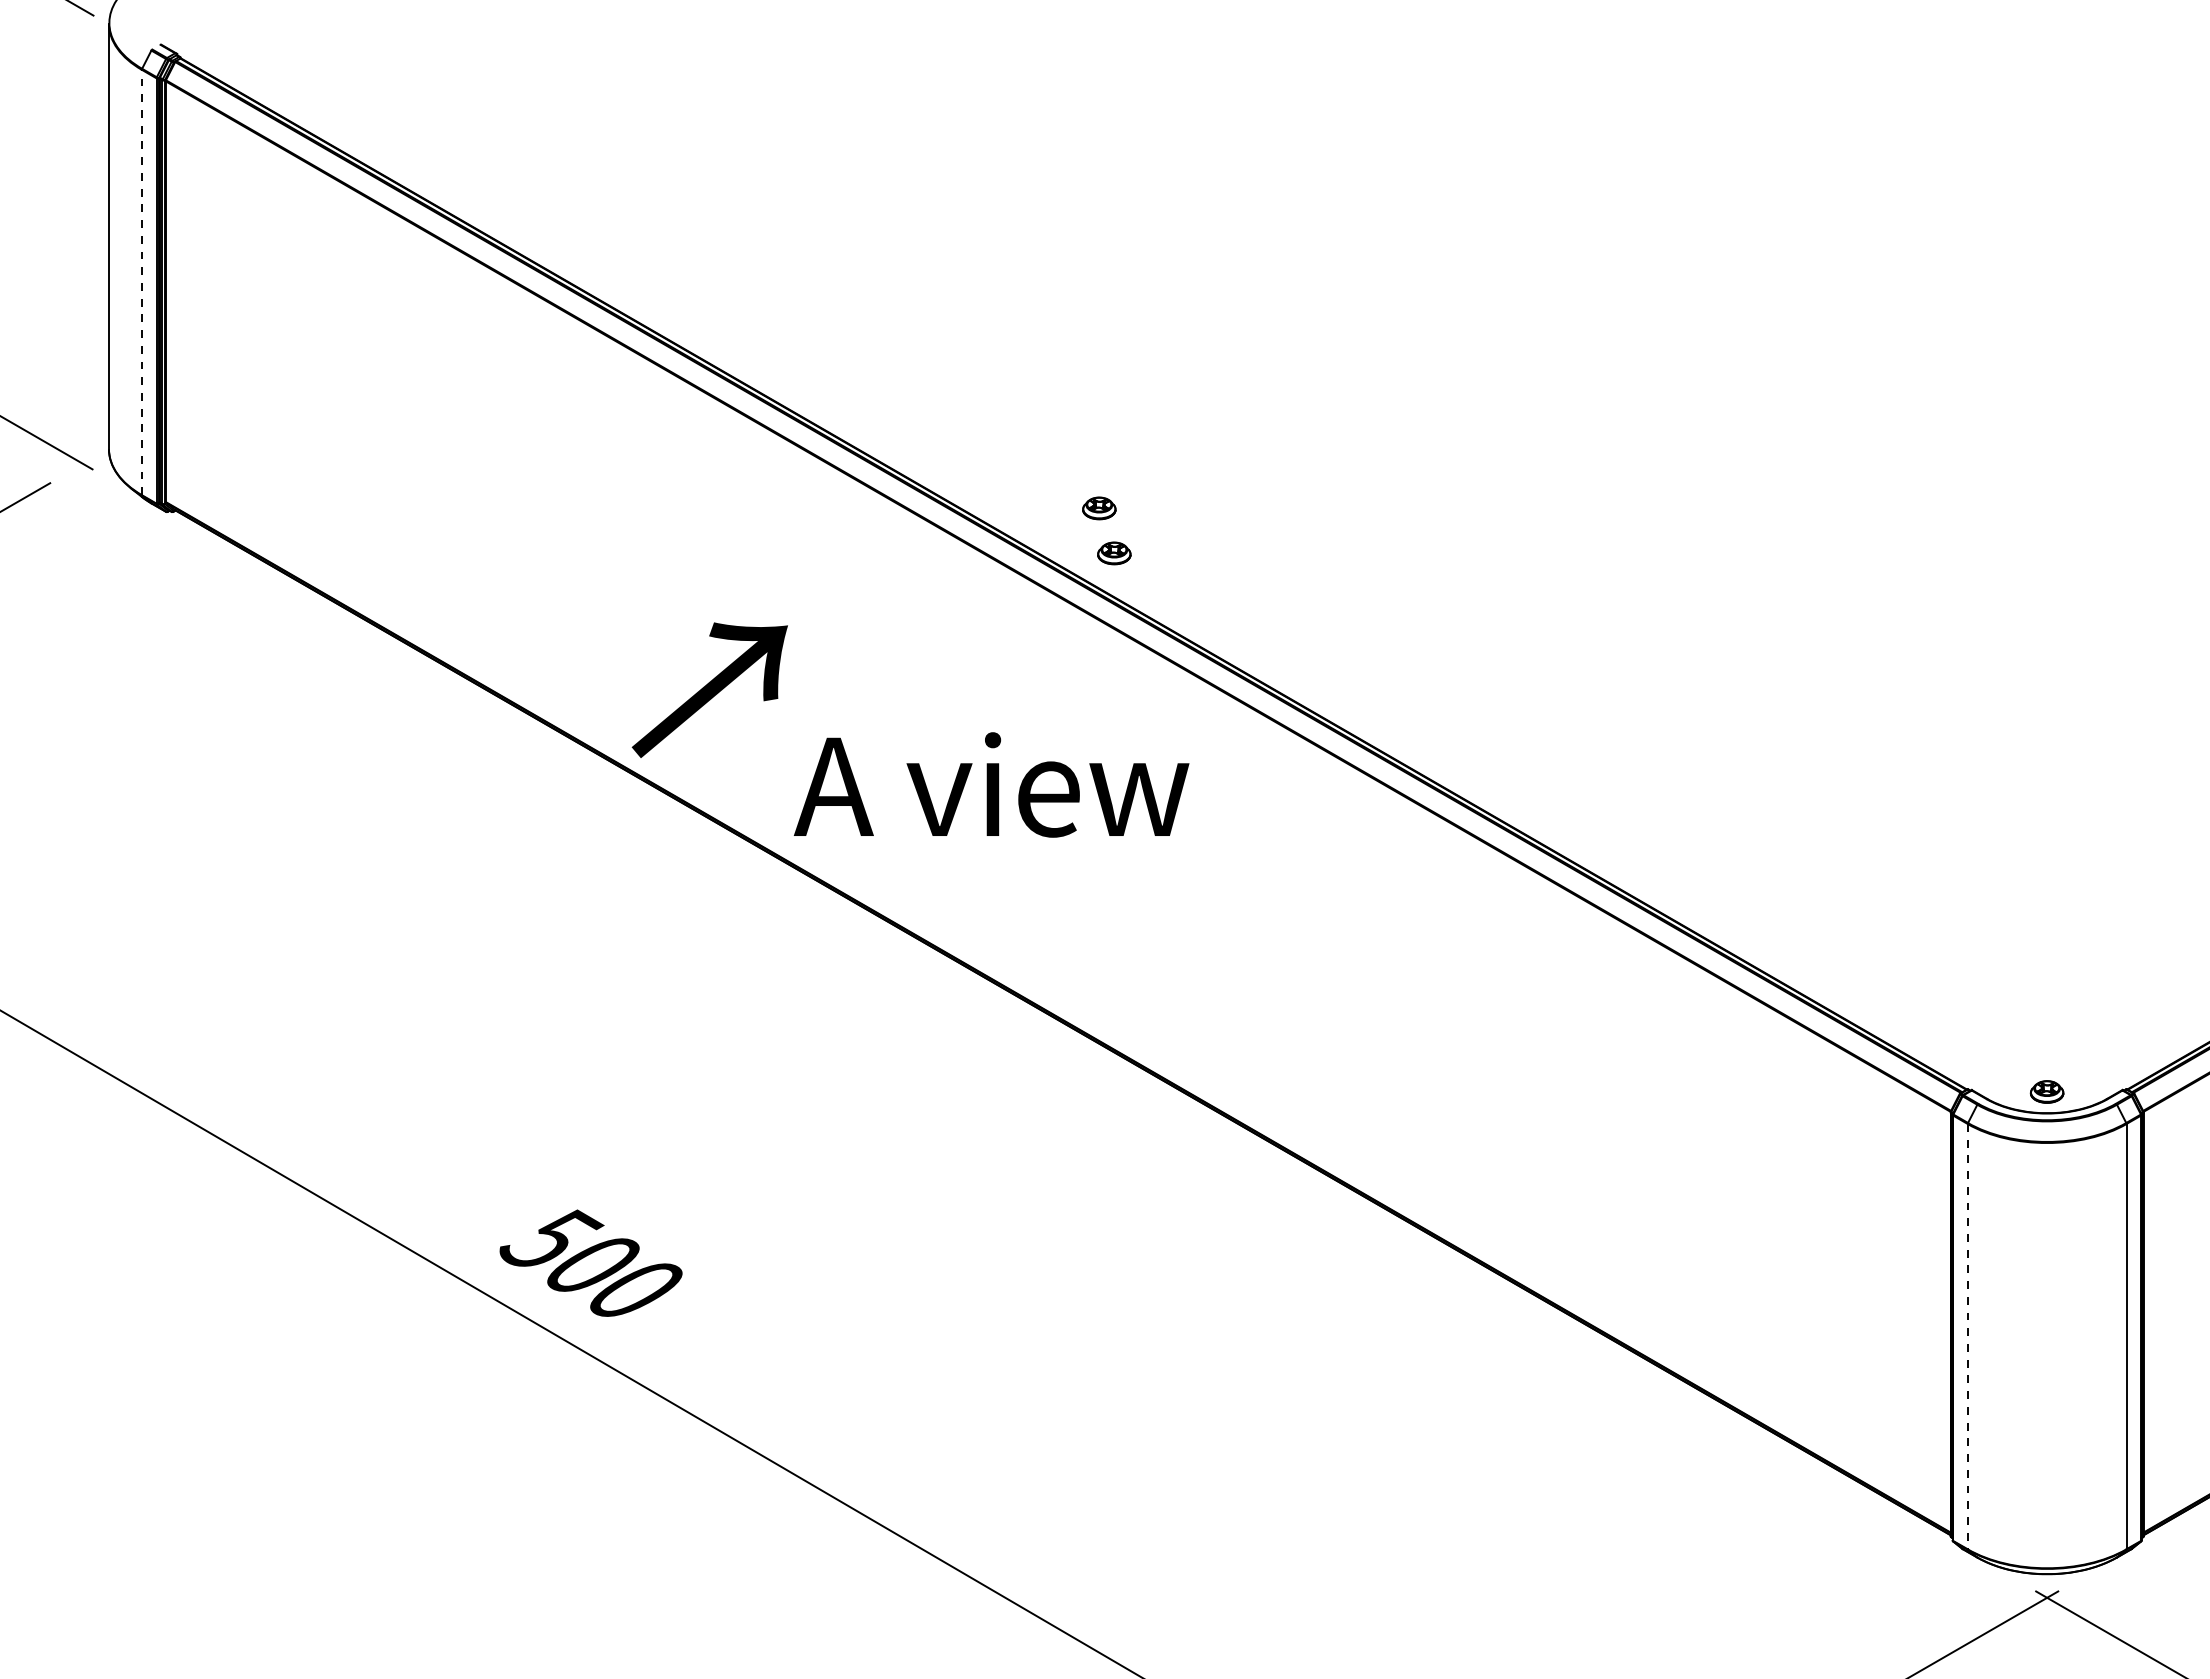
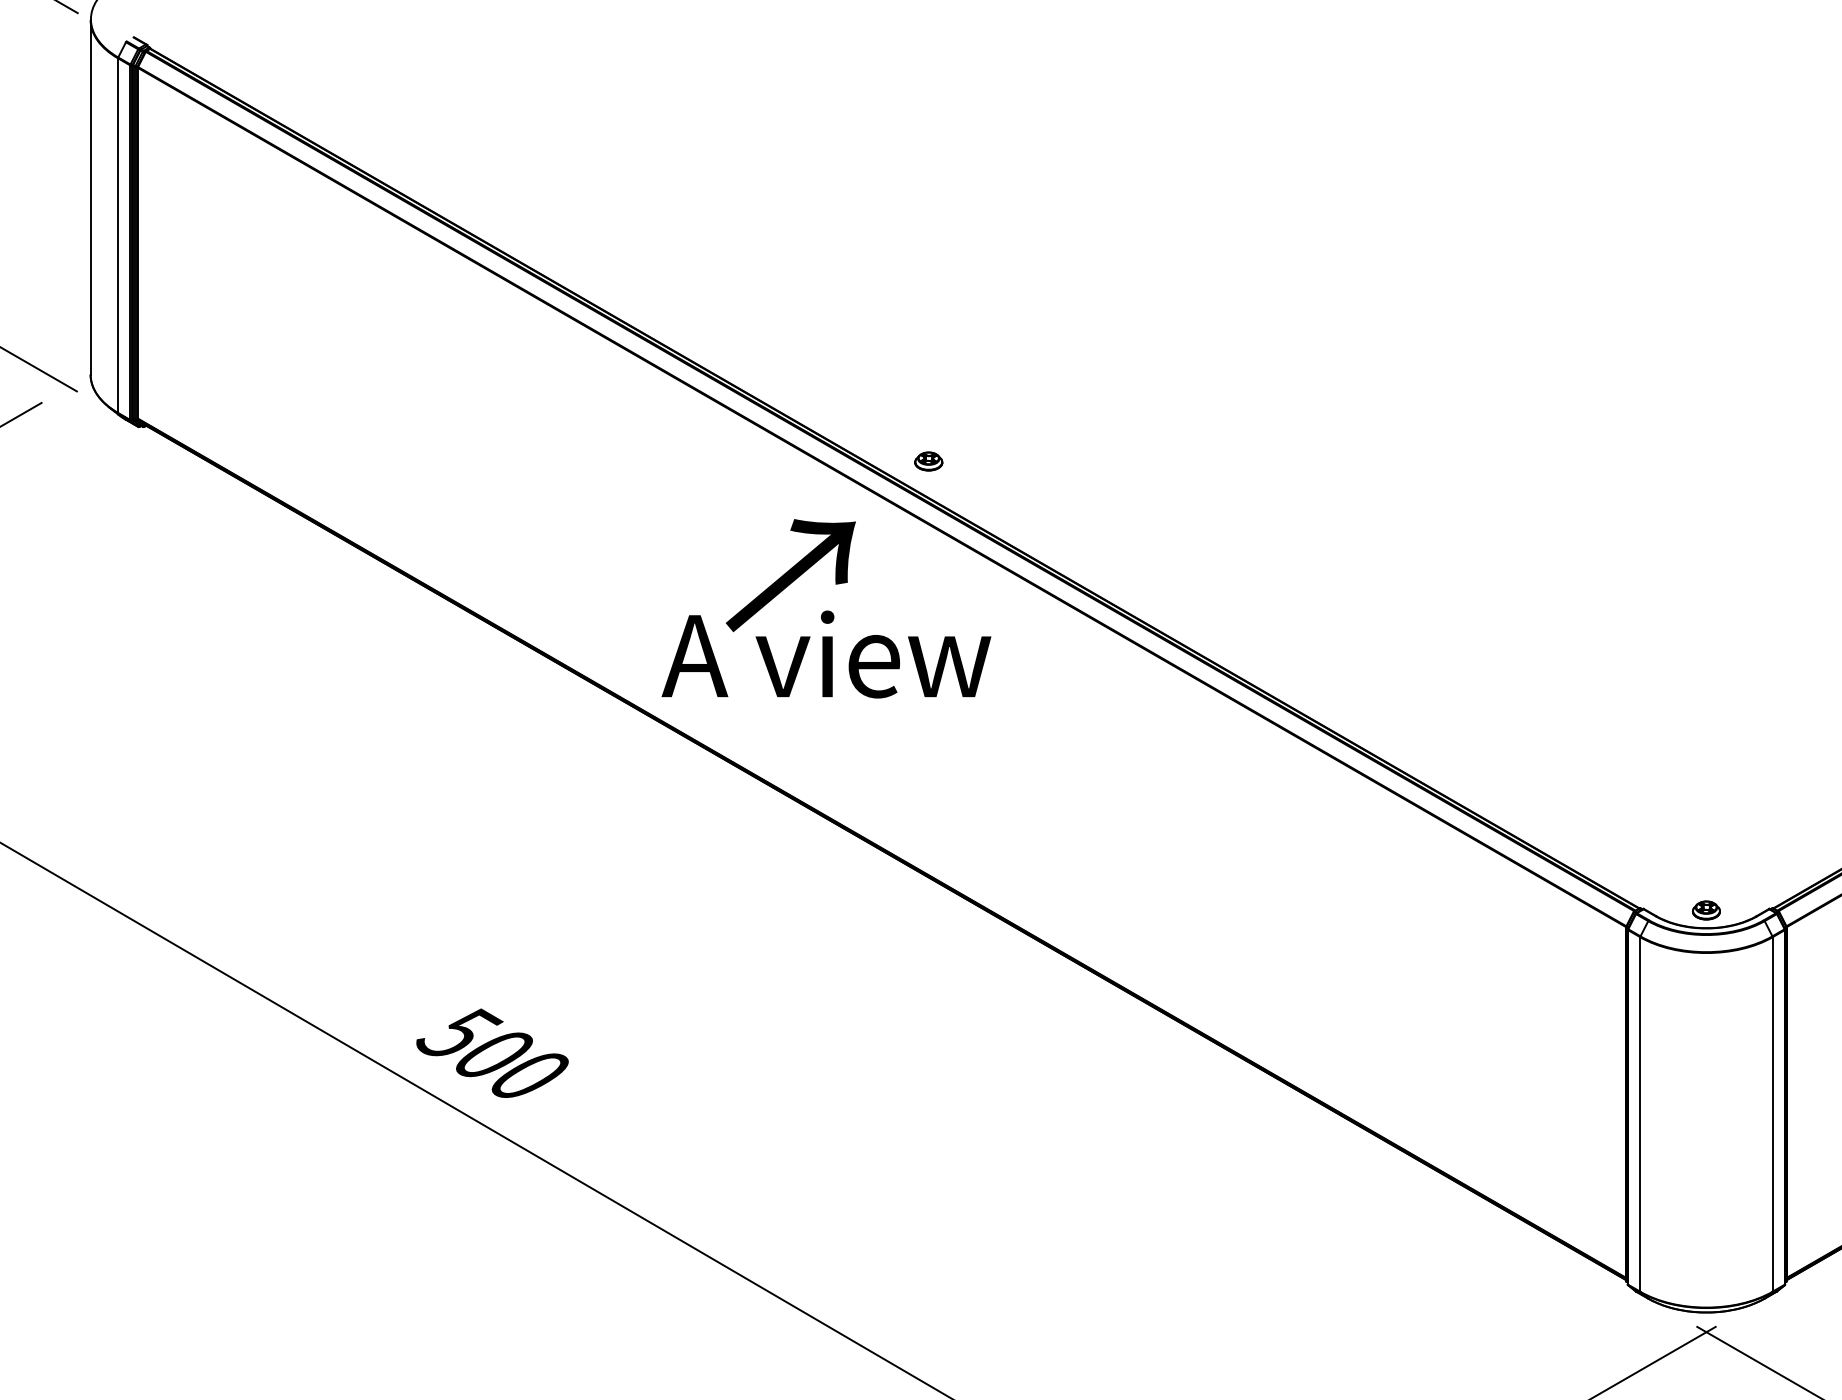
line: (141, 282) -> (117, 235), dashed -> solid
part: (1099, 508) -> (916, 424), removed
text: (709, 689) -> (790, 574), moved
line: (1967, 1336) -> (1640, 1114), dashed -> solid

